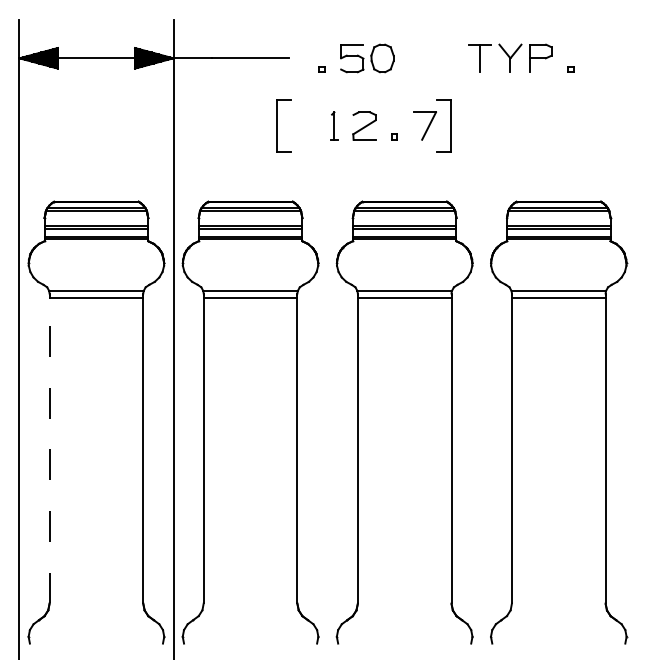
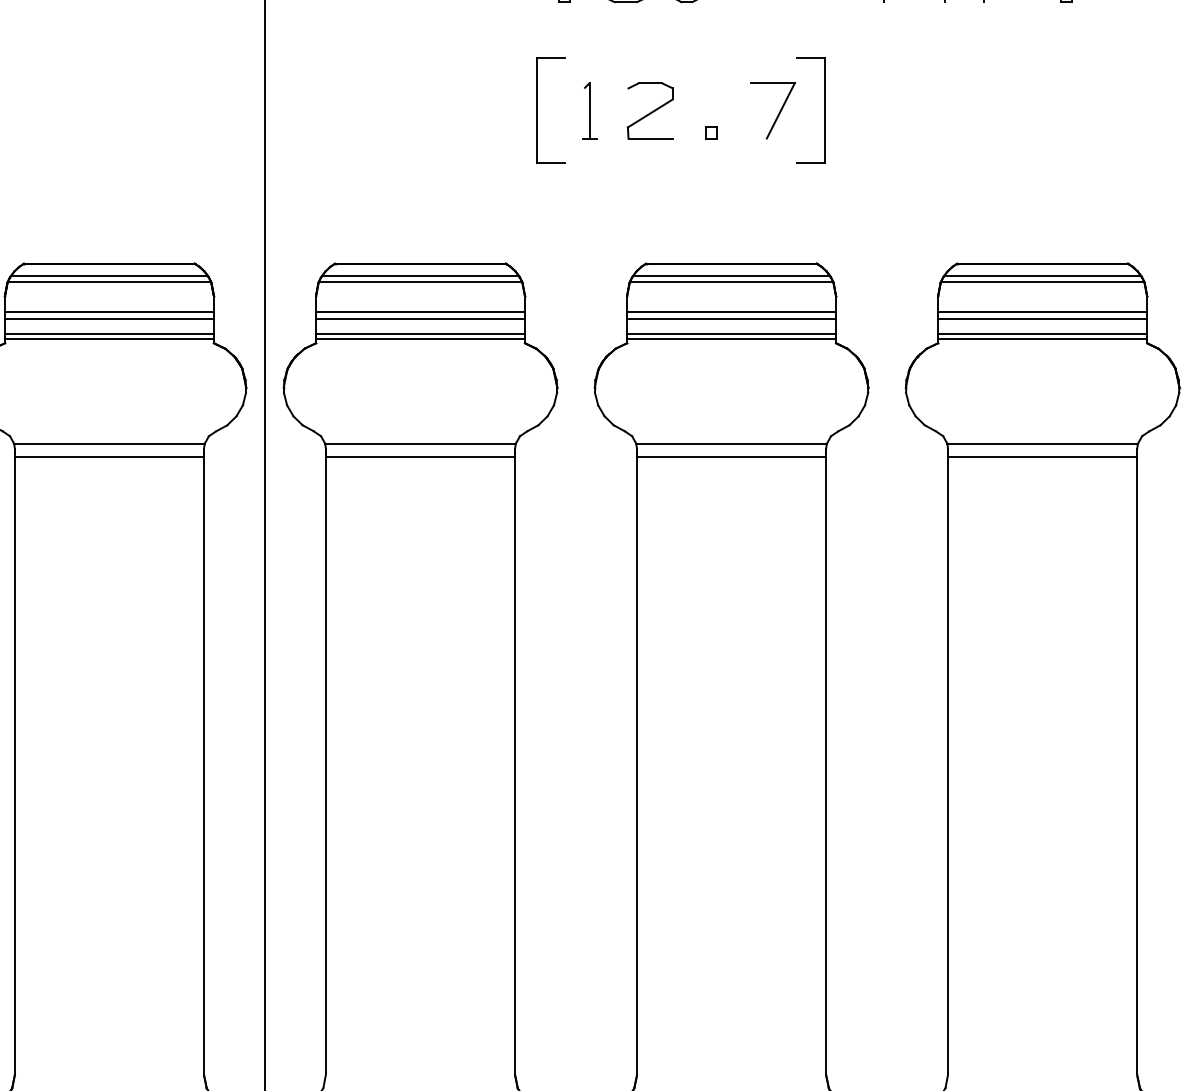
part: (283, 125) -> (549, 109), moved
line: (49, 450) -> (14, 765), dashed -> solid

